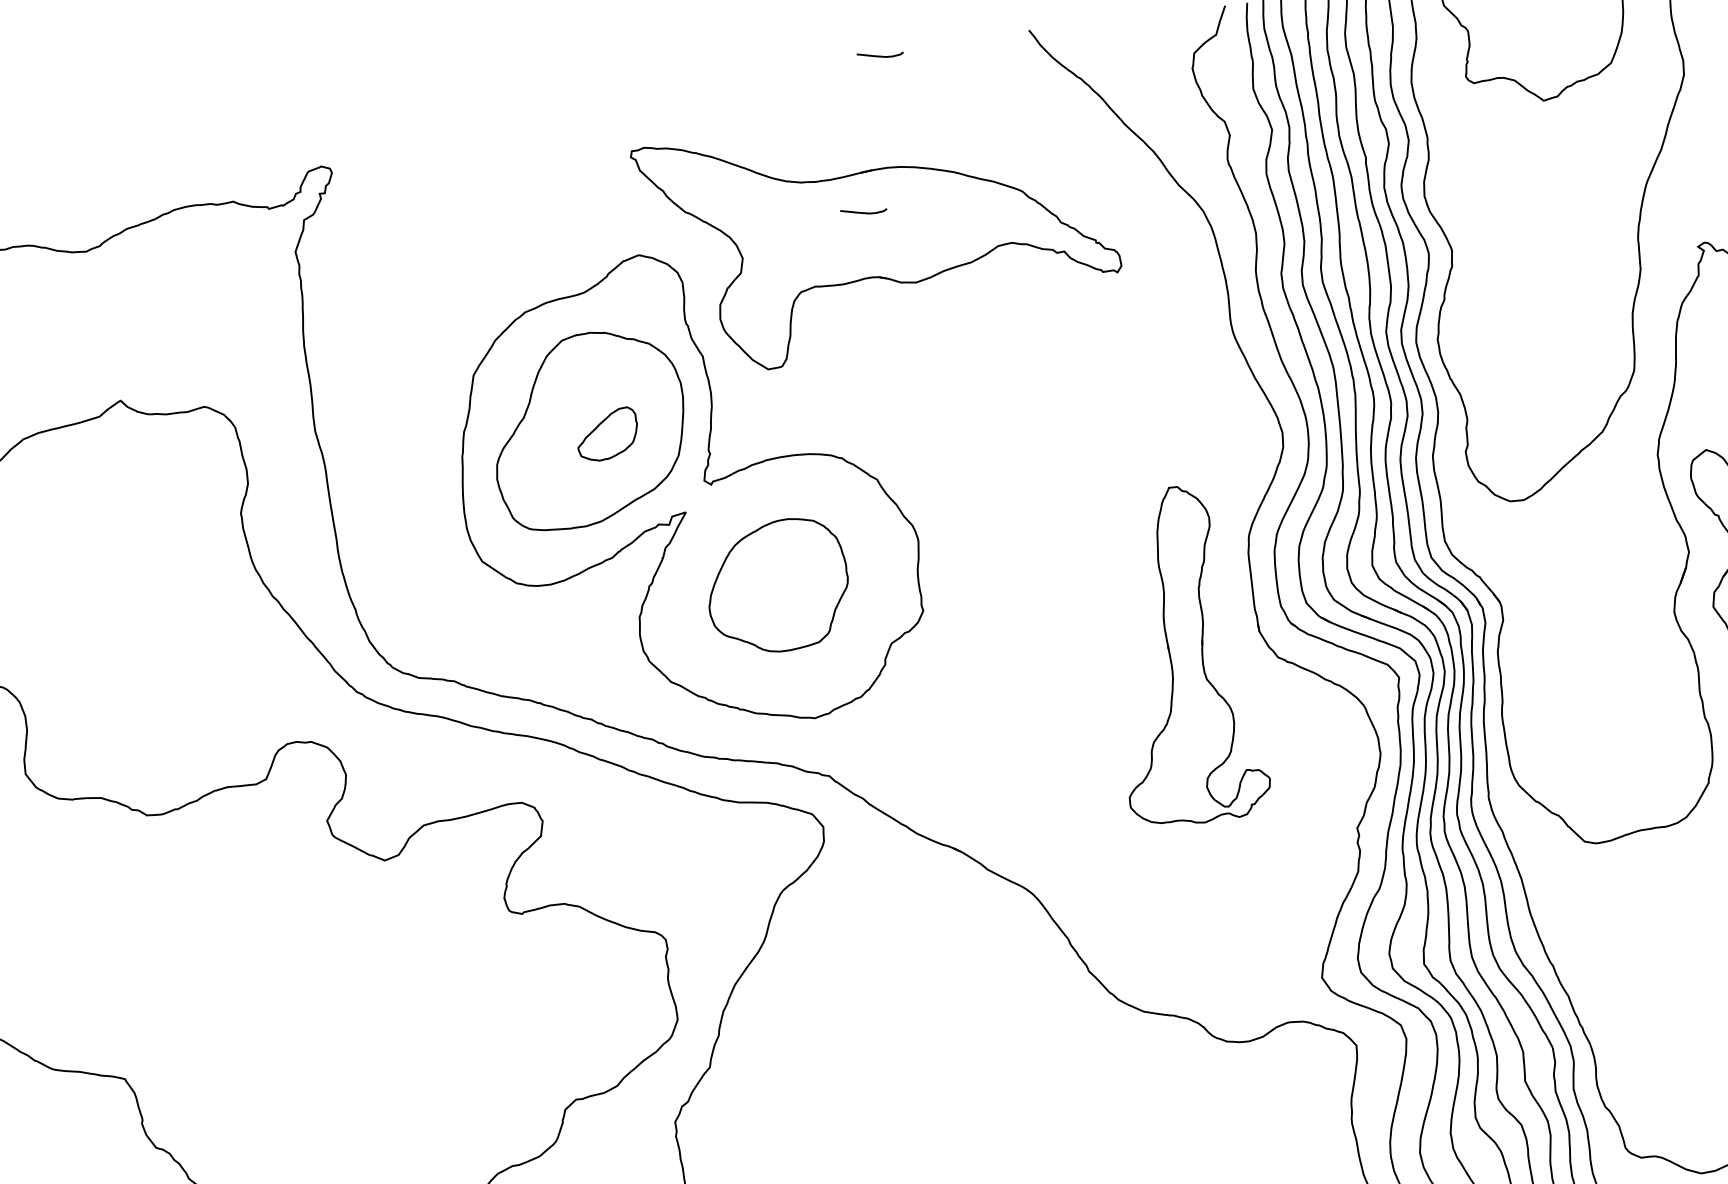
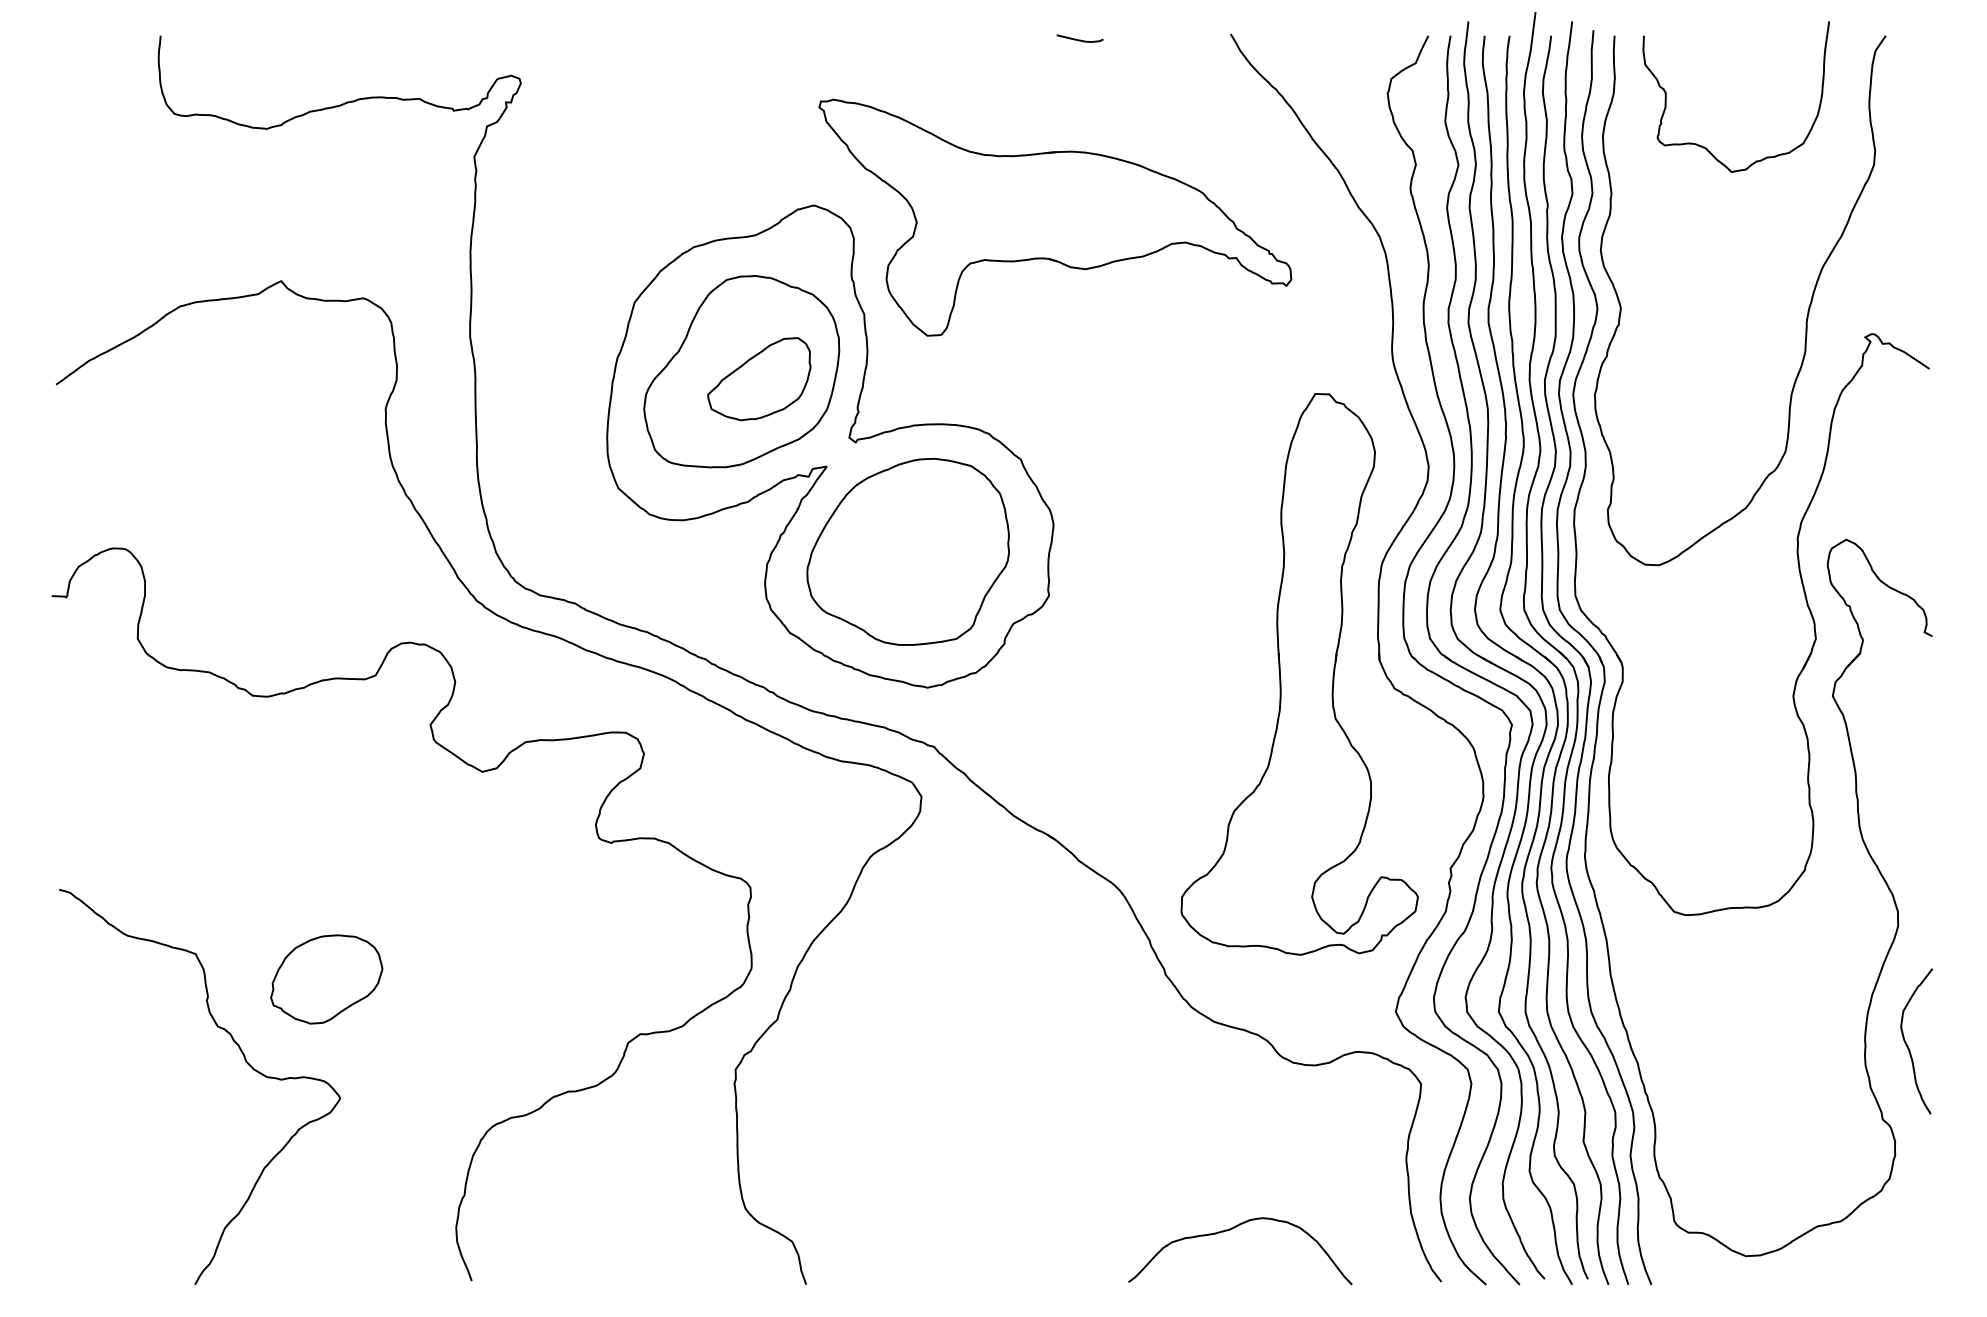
curve: (863, 212) -> (1042, 192), removed
part: (607, 434) -> (759, 379), size x1.67
part: (777, 585) -> (907, 551), size x1.43
part: (1181, 655) -> (1299, 674), size x1.67
part: (257, 1086) -> (326, 979), added

